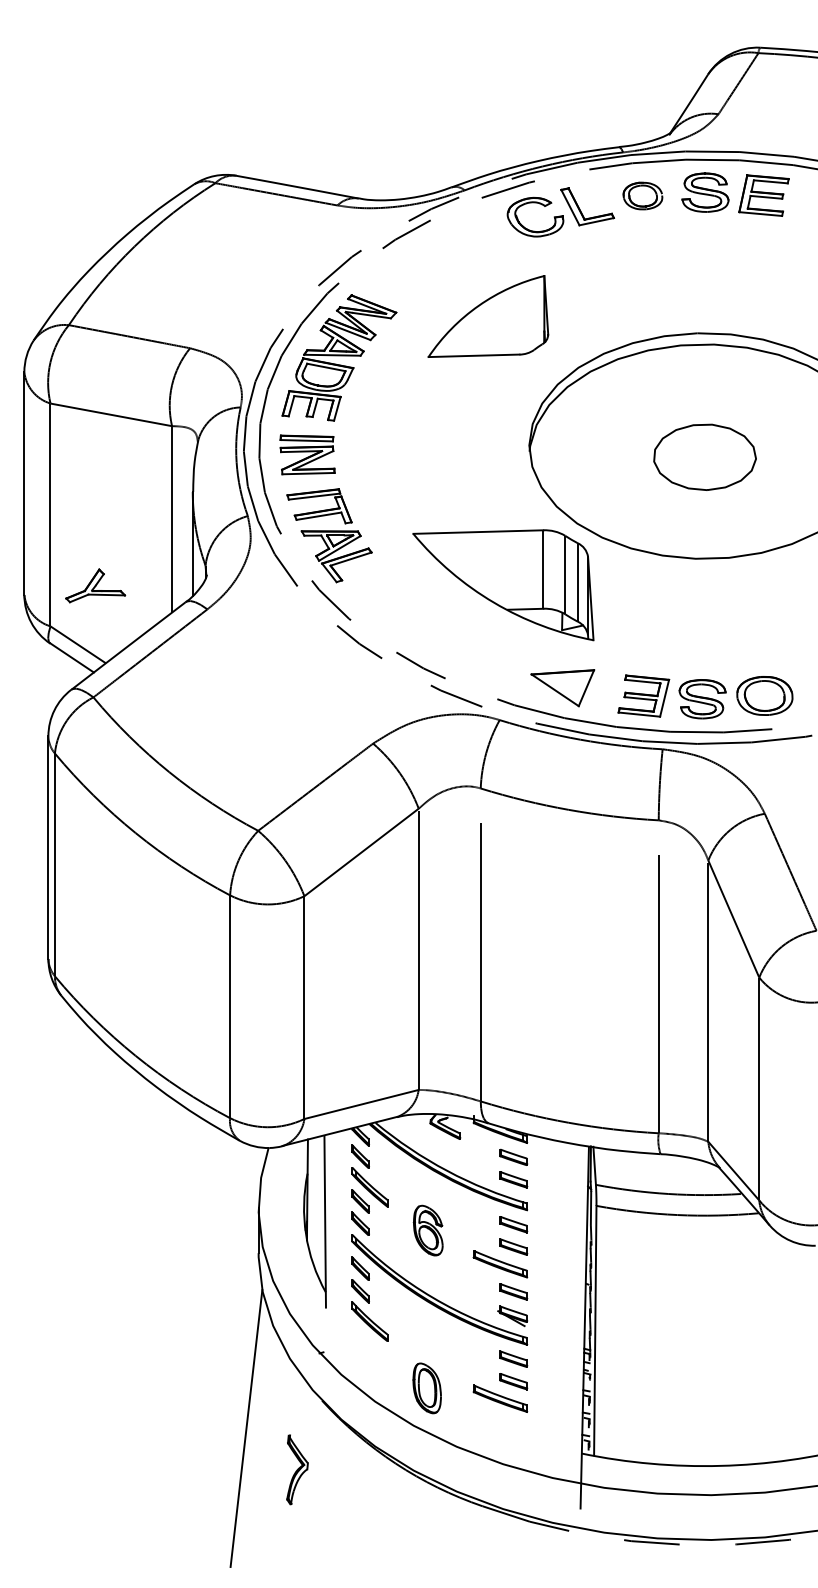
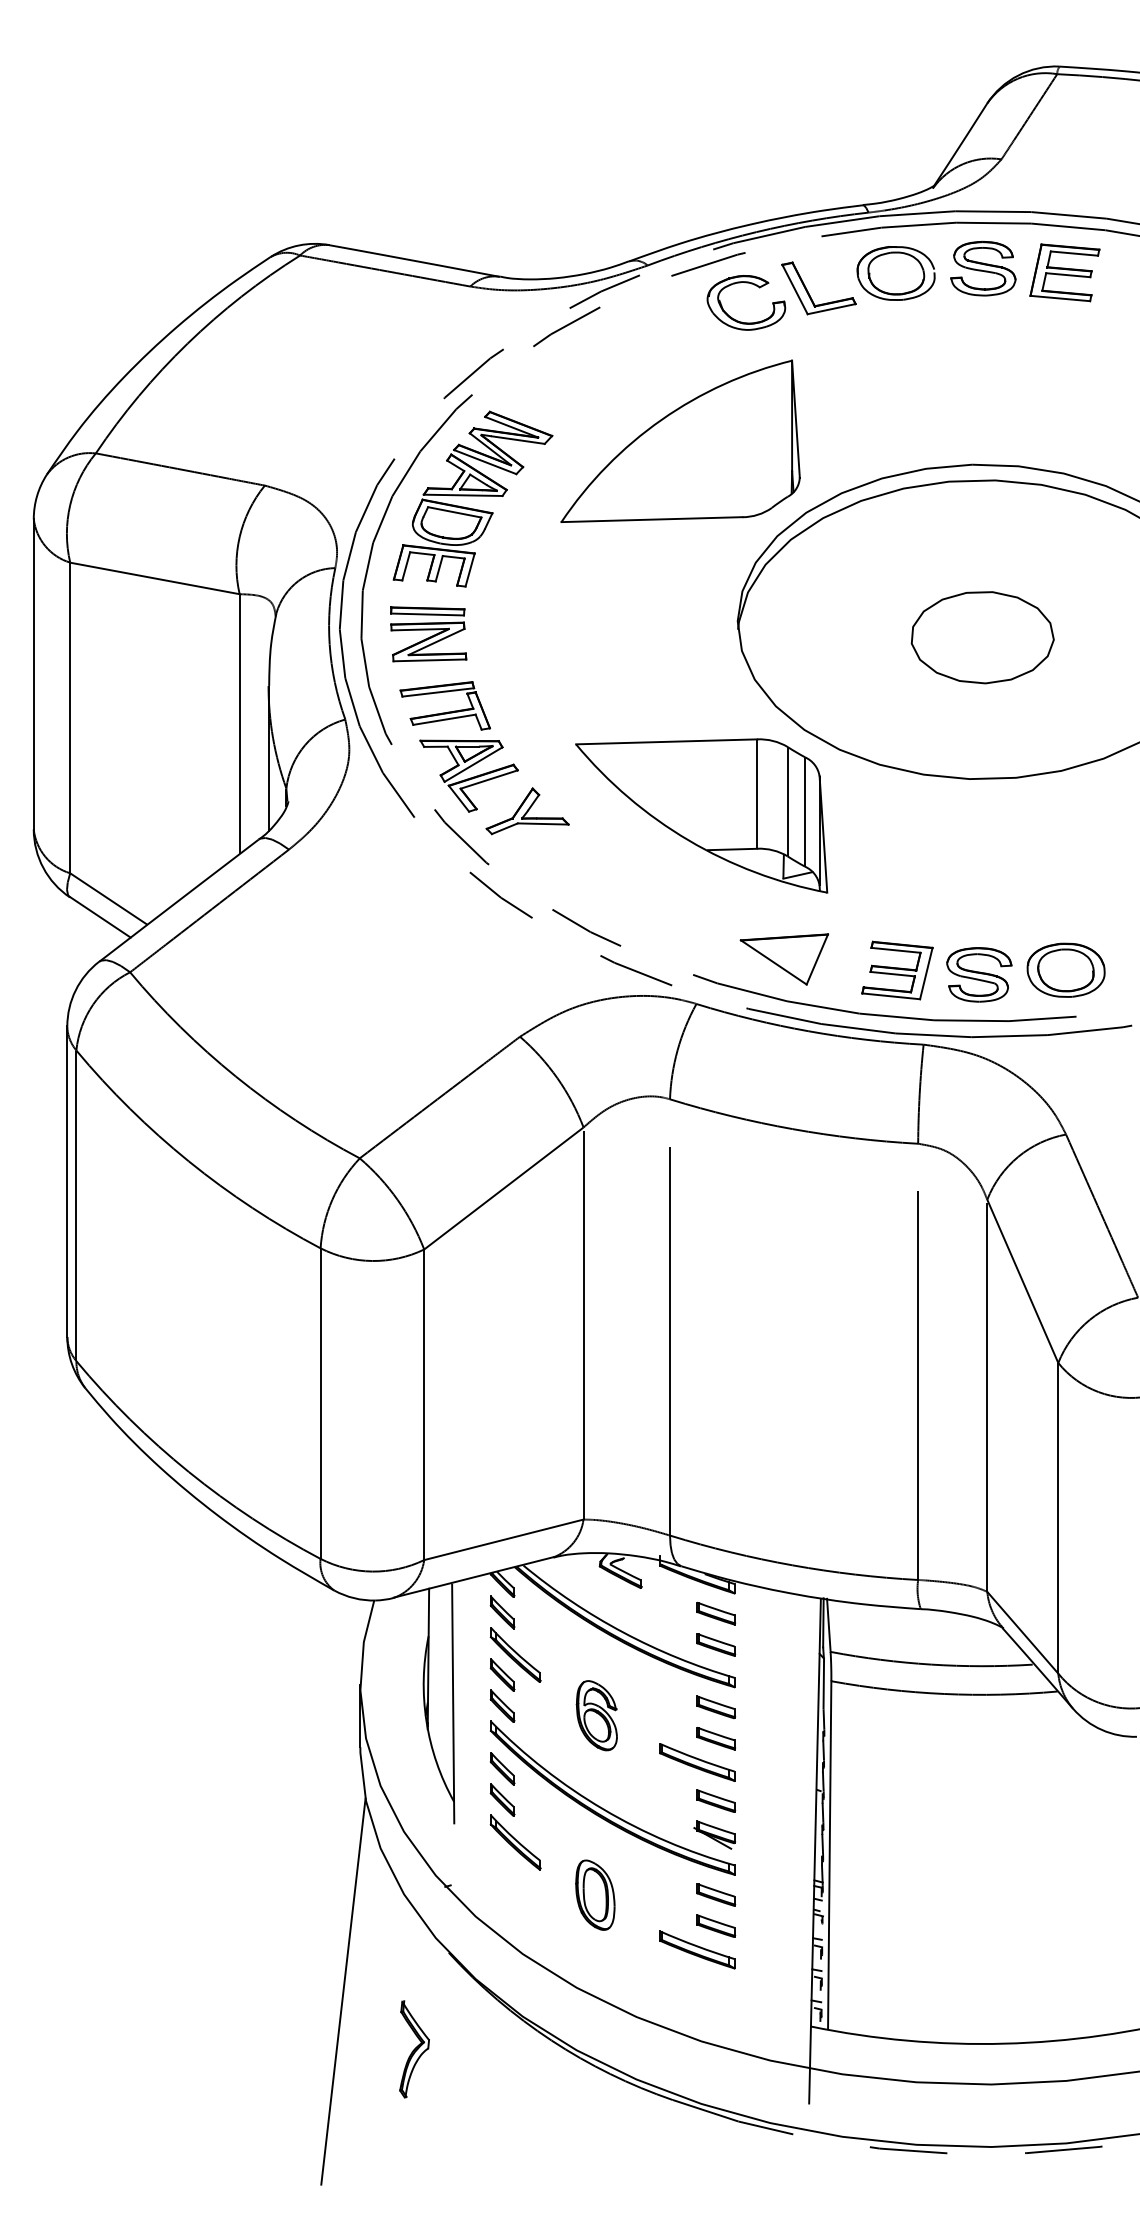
part: (642, 195) -> (895, 272), size x1.43
part: (488, 316) -> (680, 441), size x1.43
part: (95, 585) -> (527, 810), moved
part: (426, 1388) -> (594, 1895), moved

